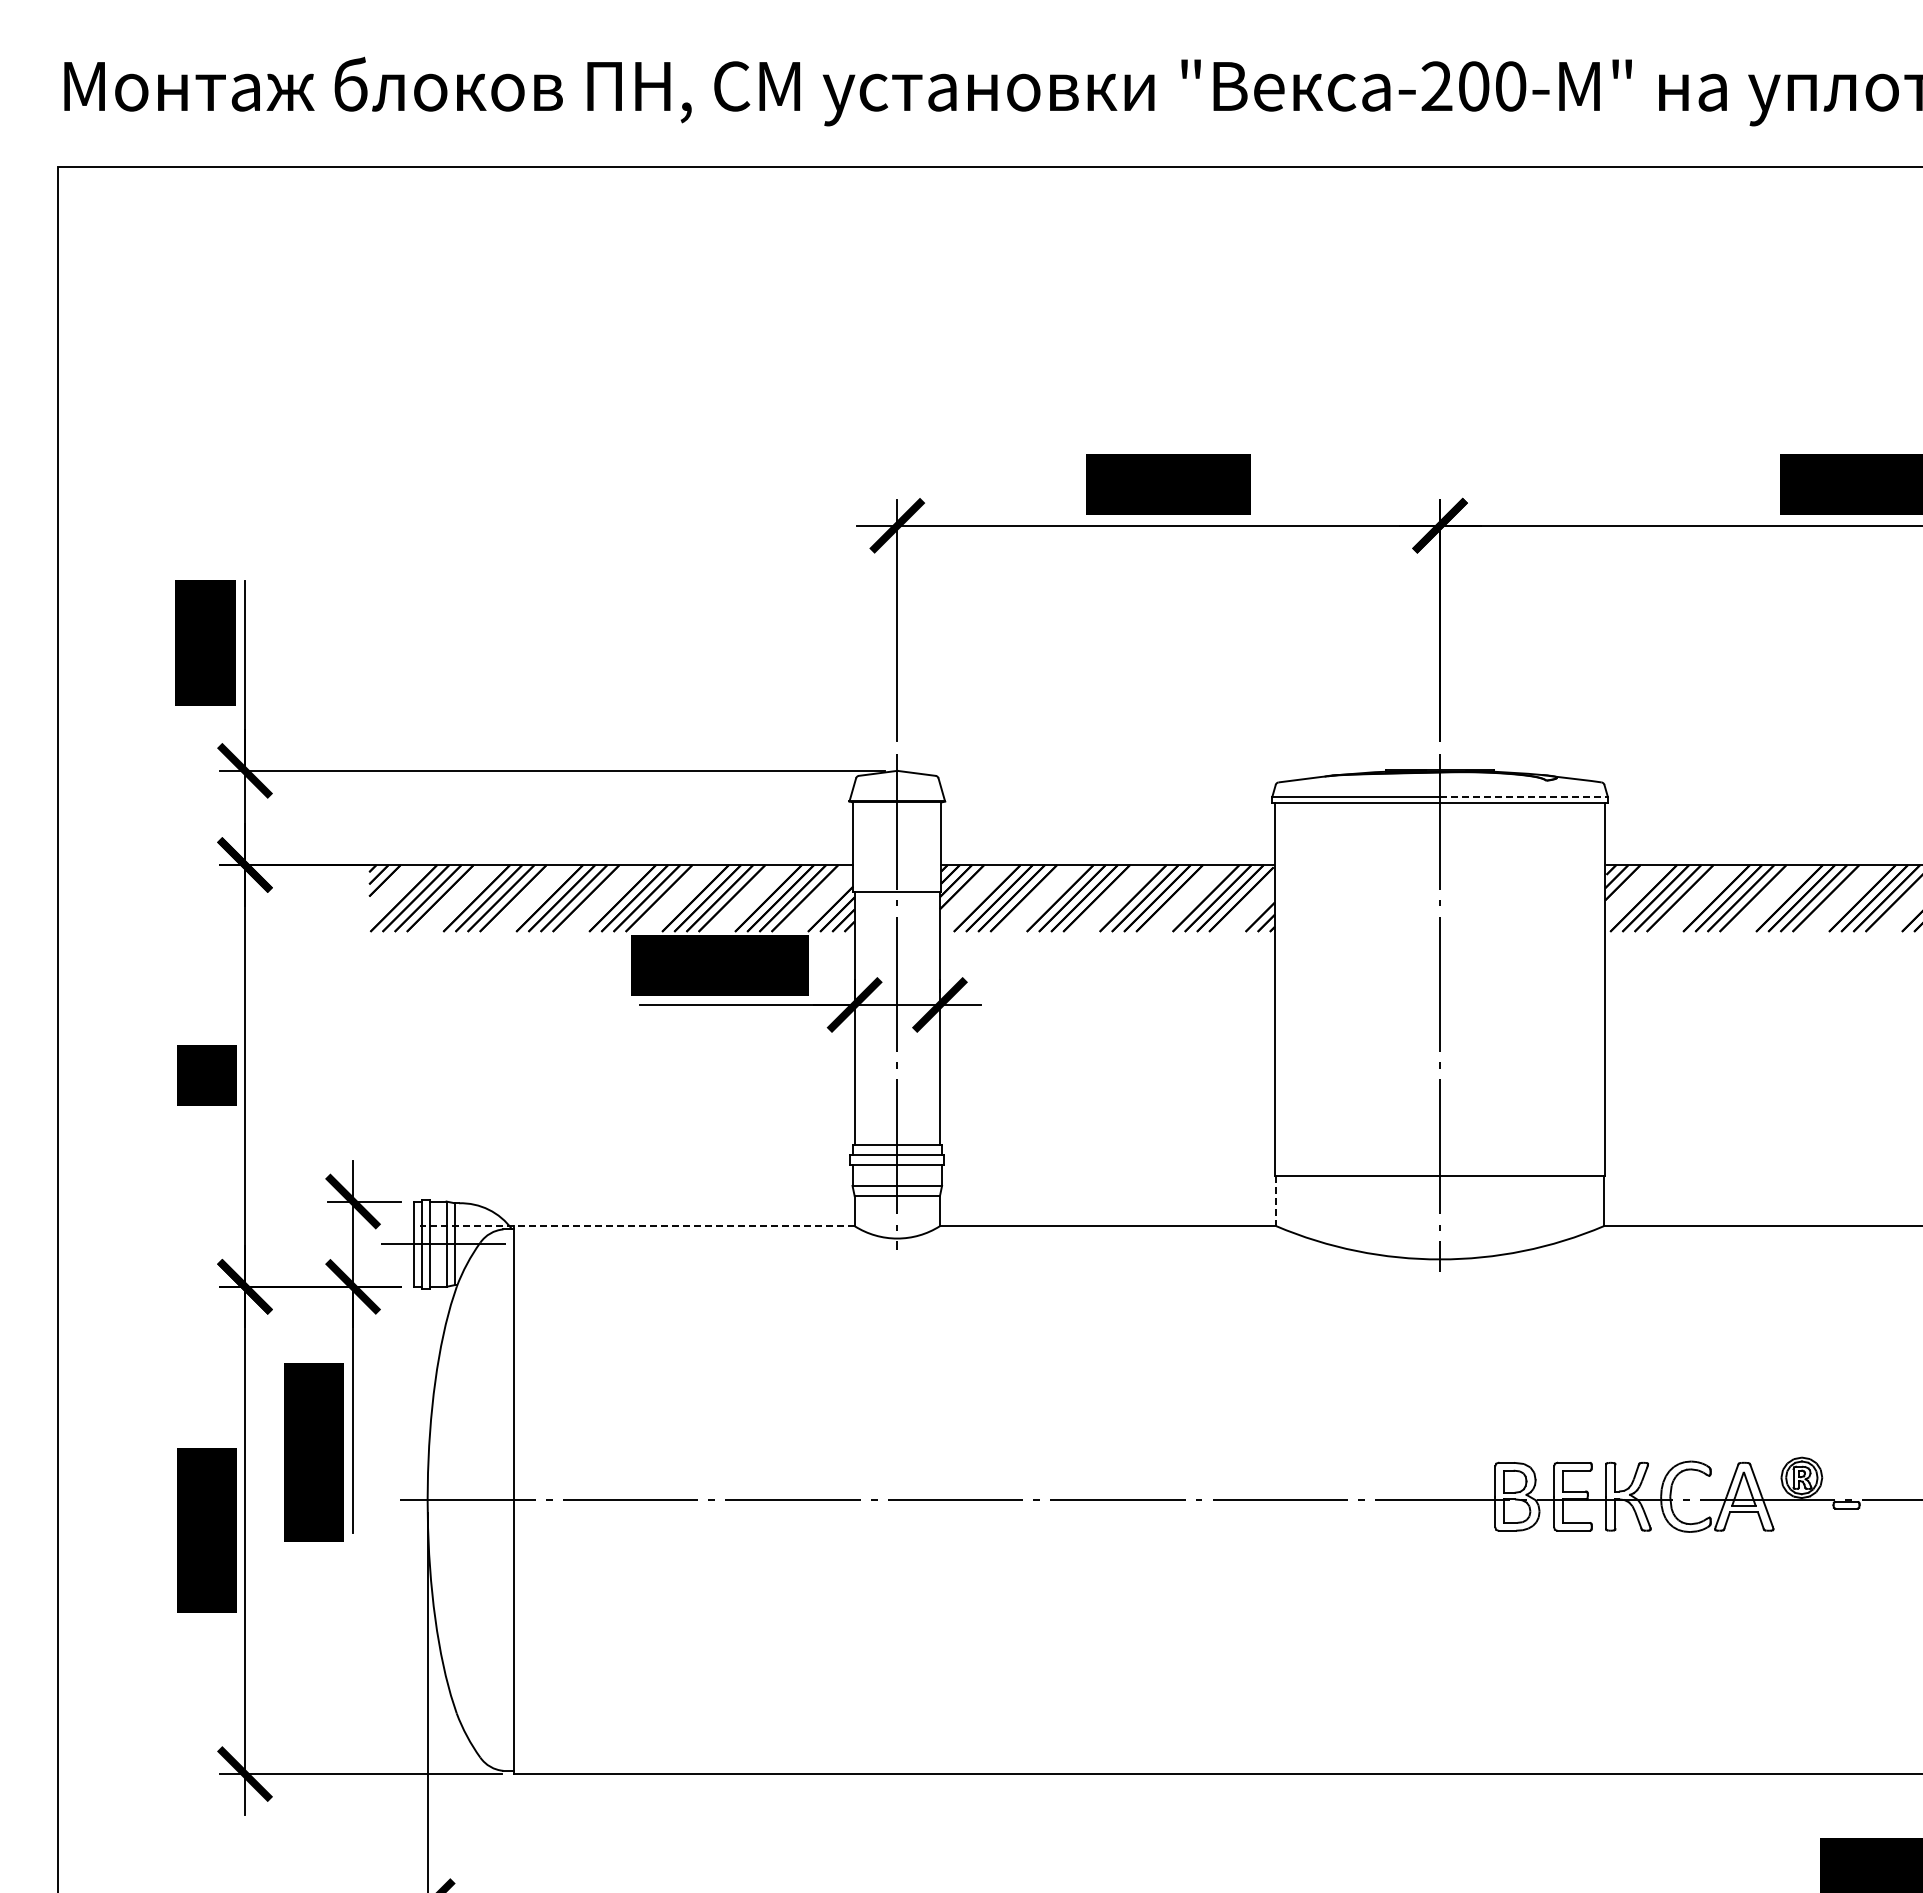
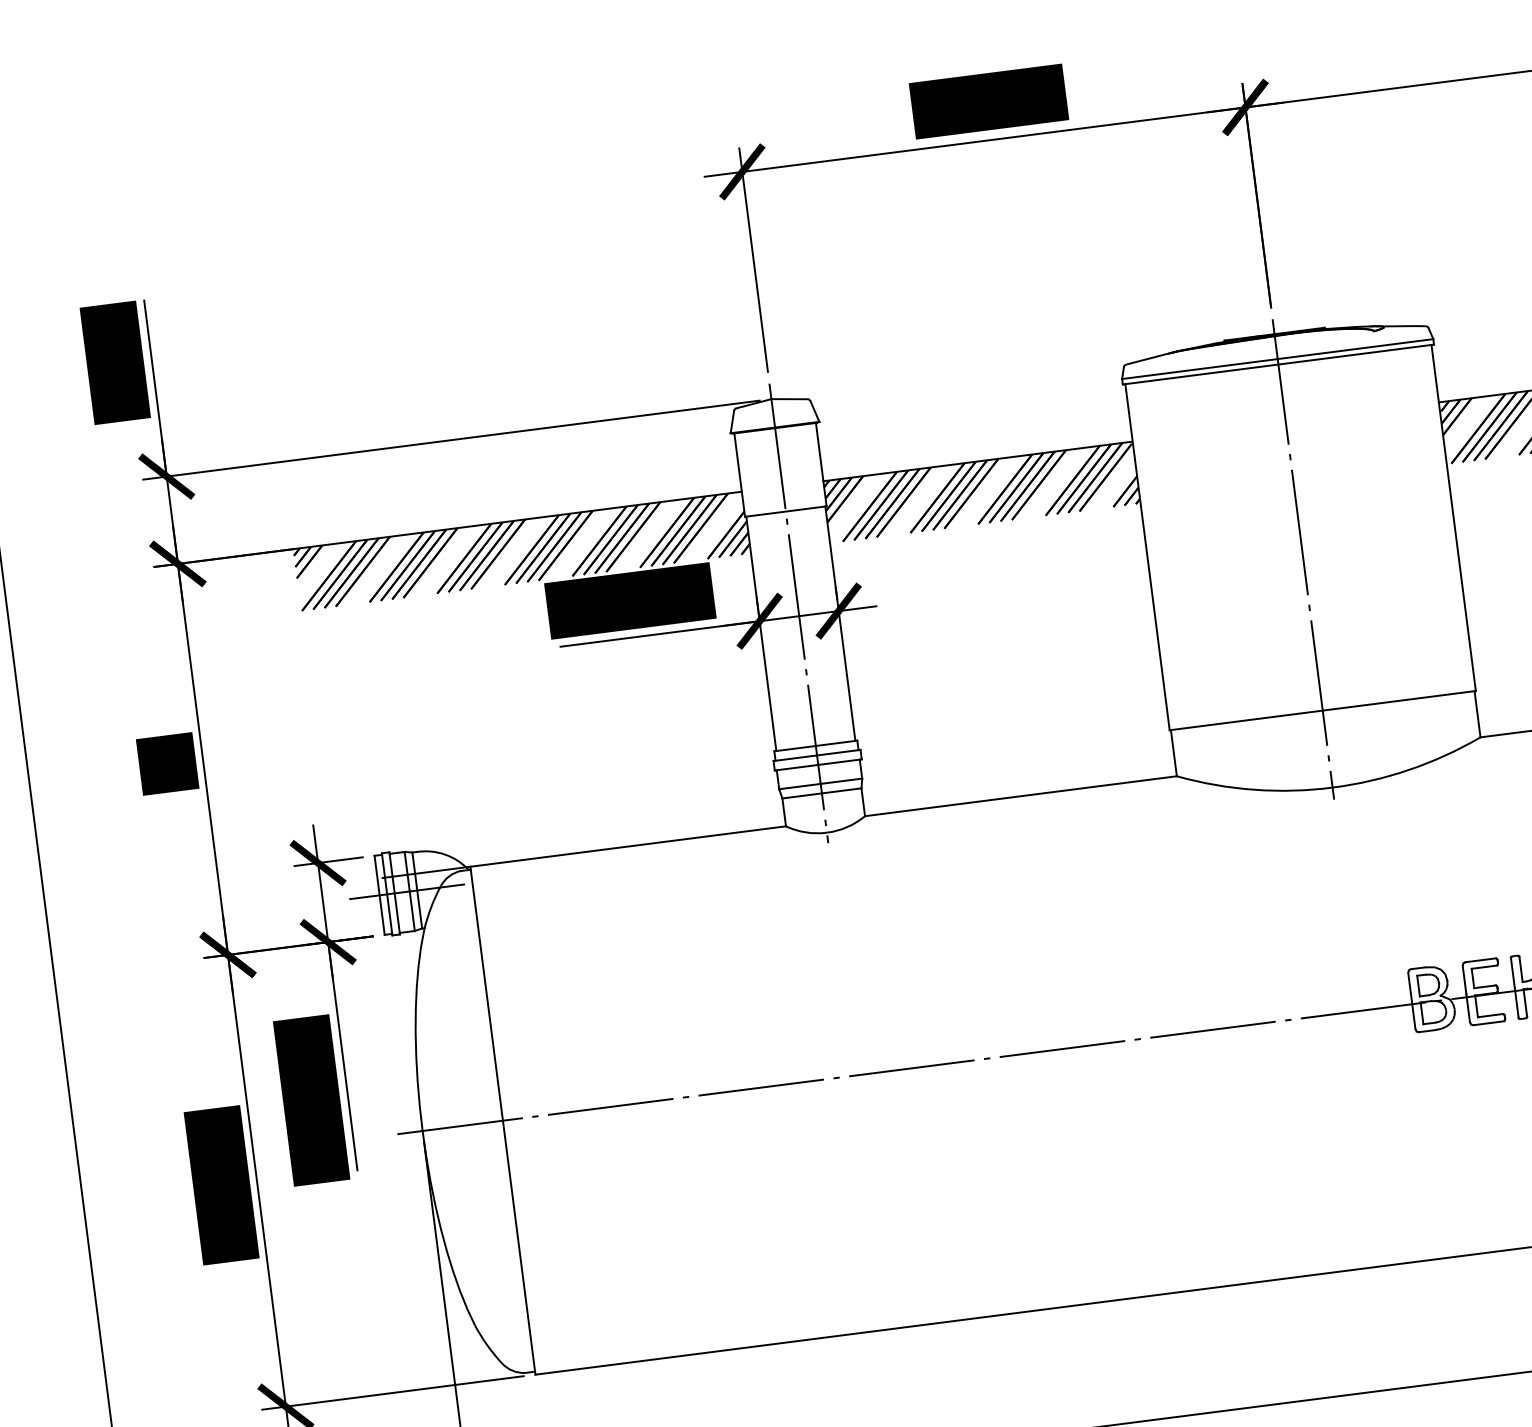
line: (1524, 797) -> (1356, 349), dashed -> solid
line: (1276, 1201) -> (1174, 753), dashed -> solid
line: (637, 1226) -> (584, 852), dashed -> solid

